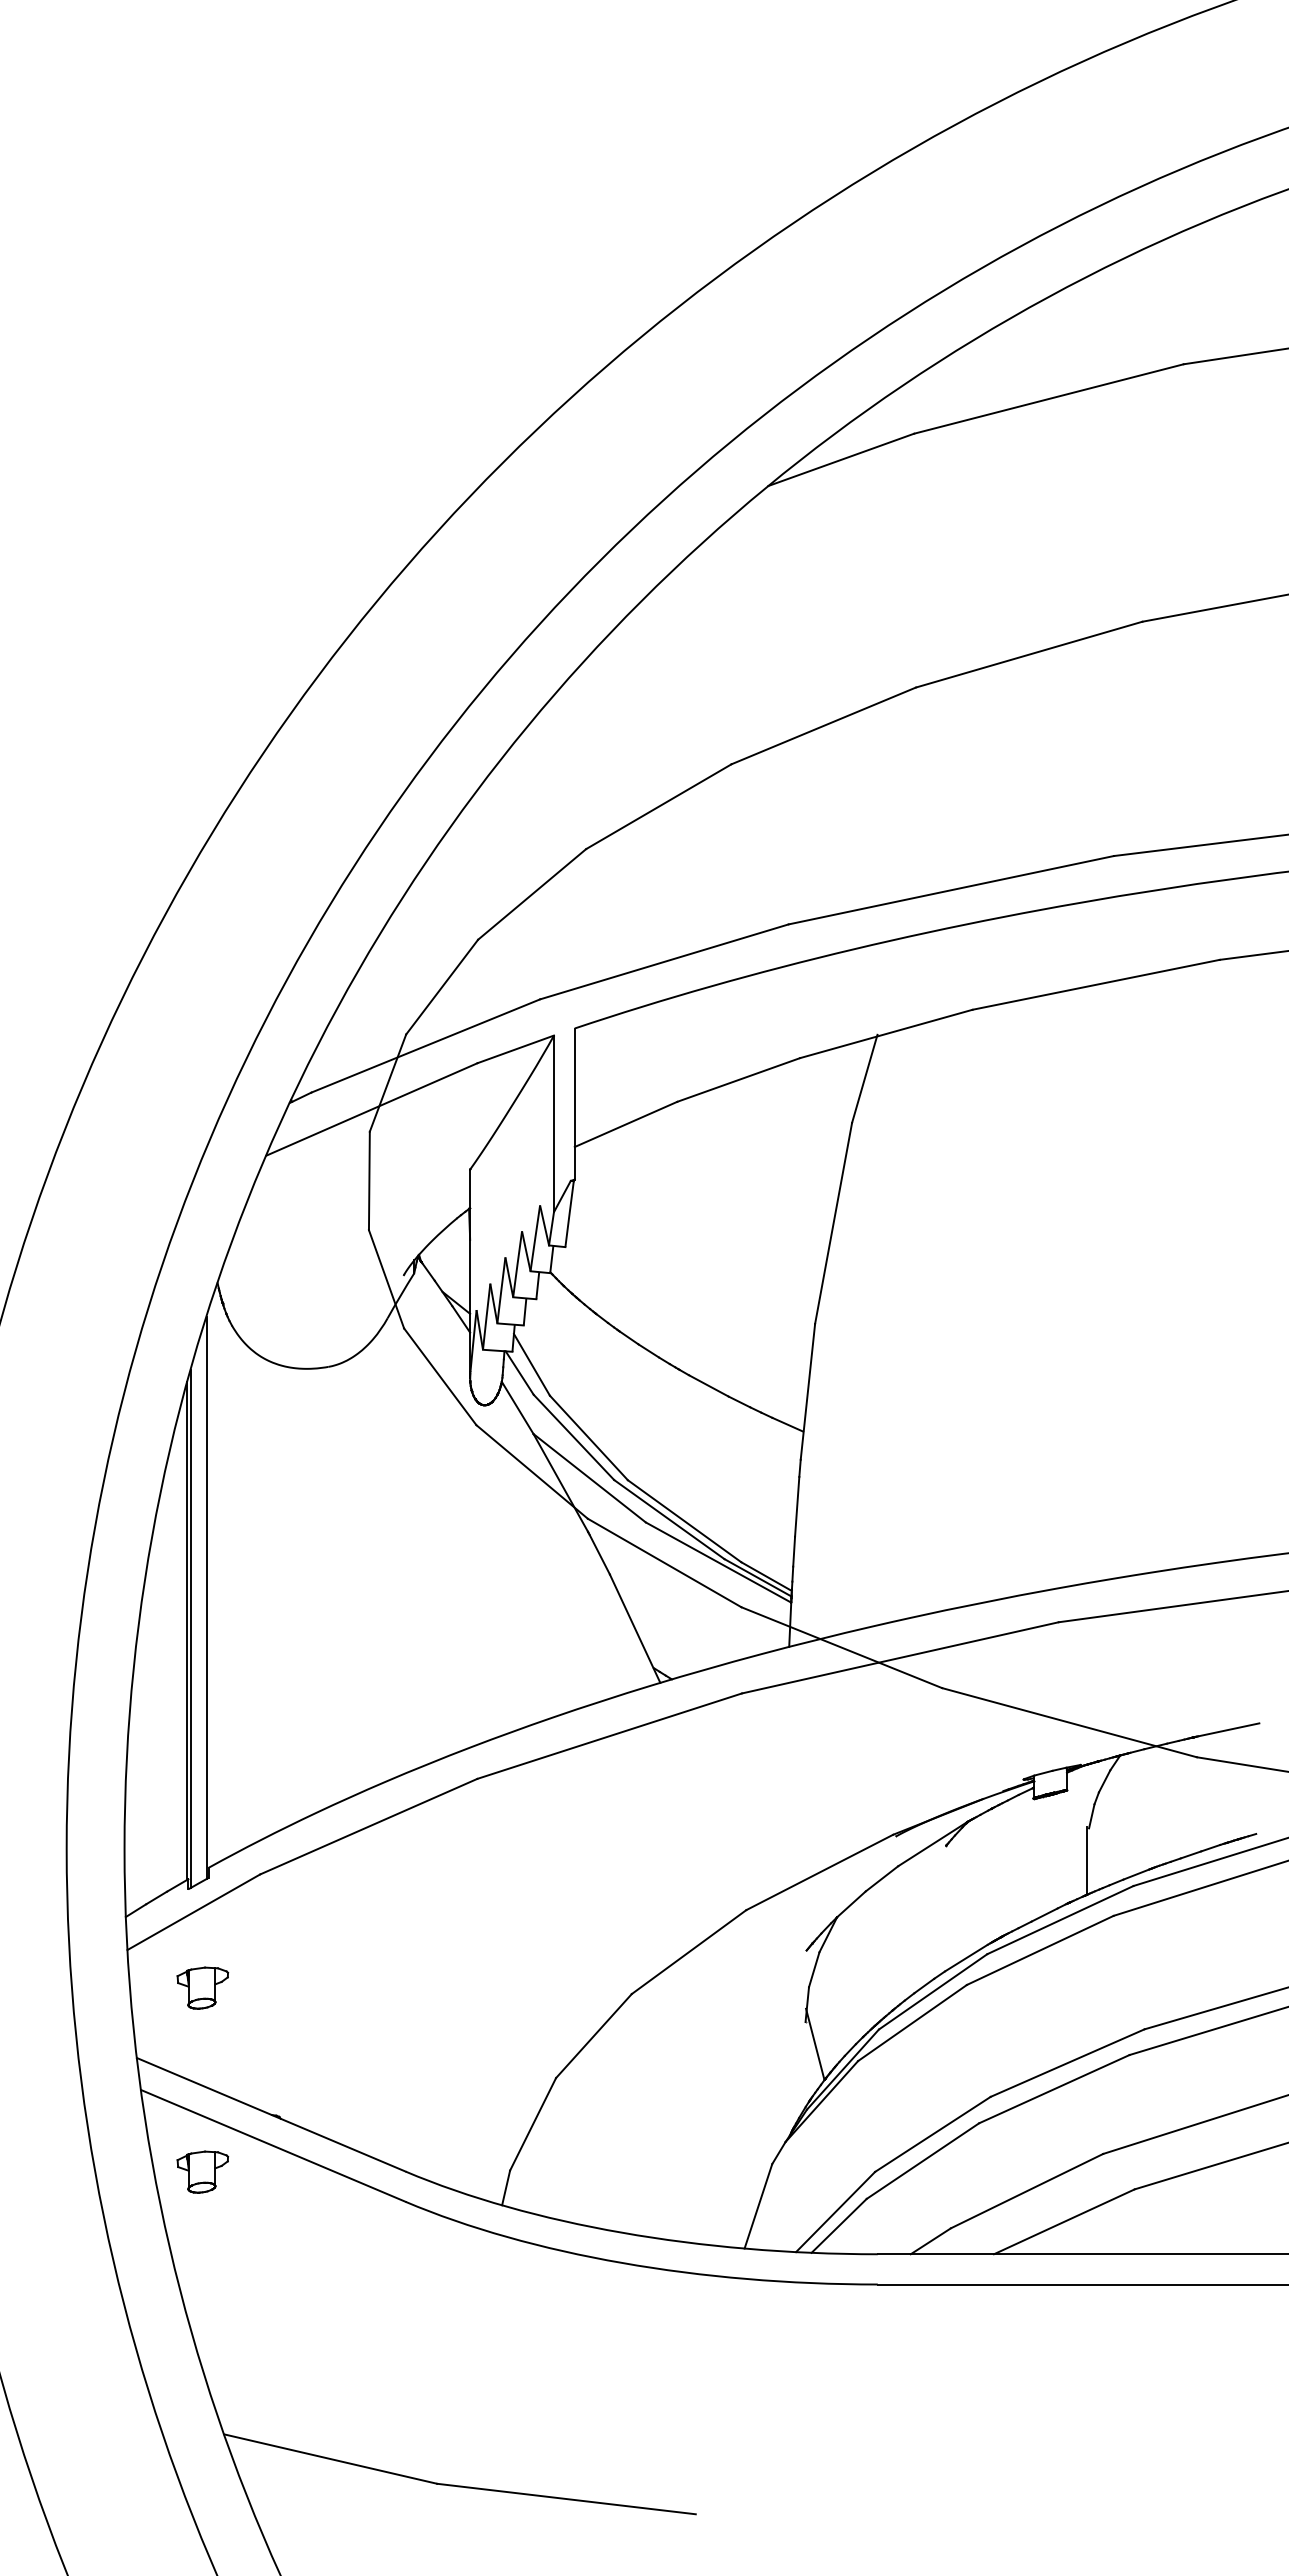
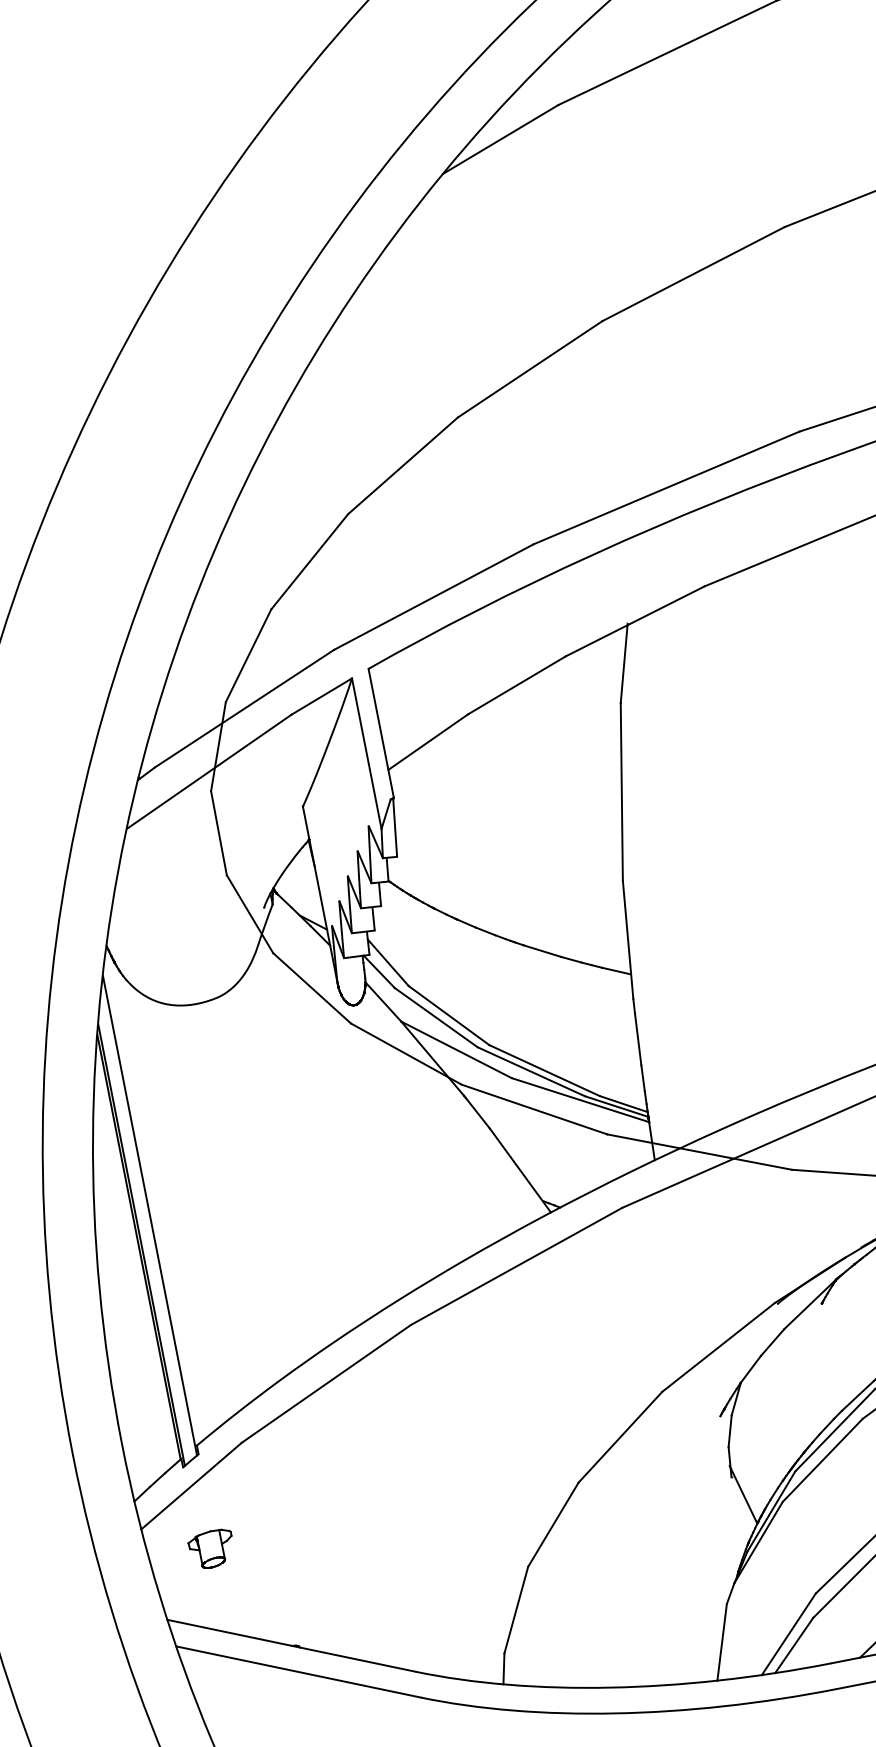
part: (202, 2171) -> (242, 1705), removed

